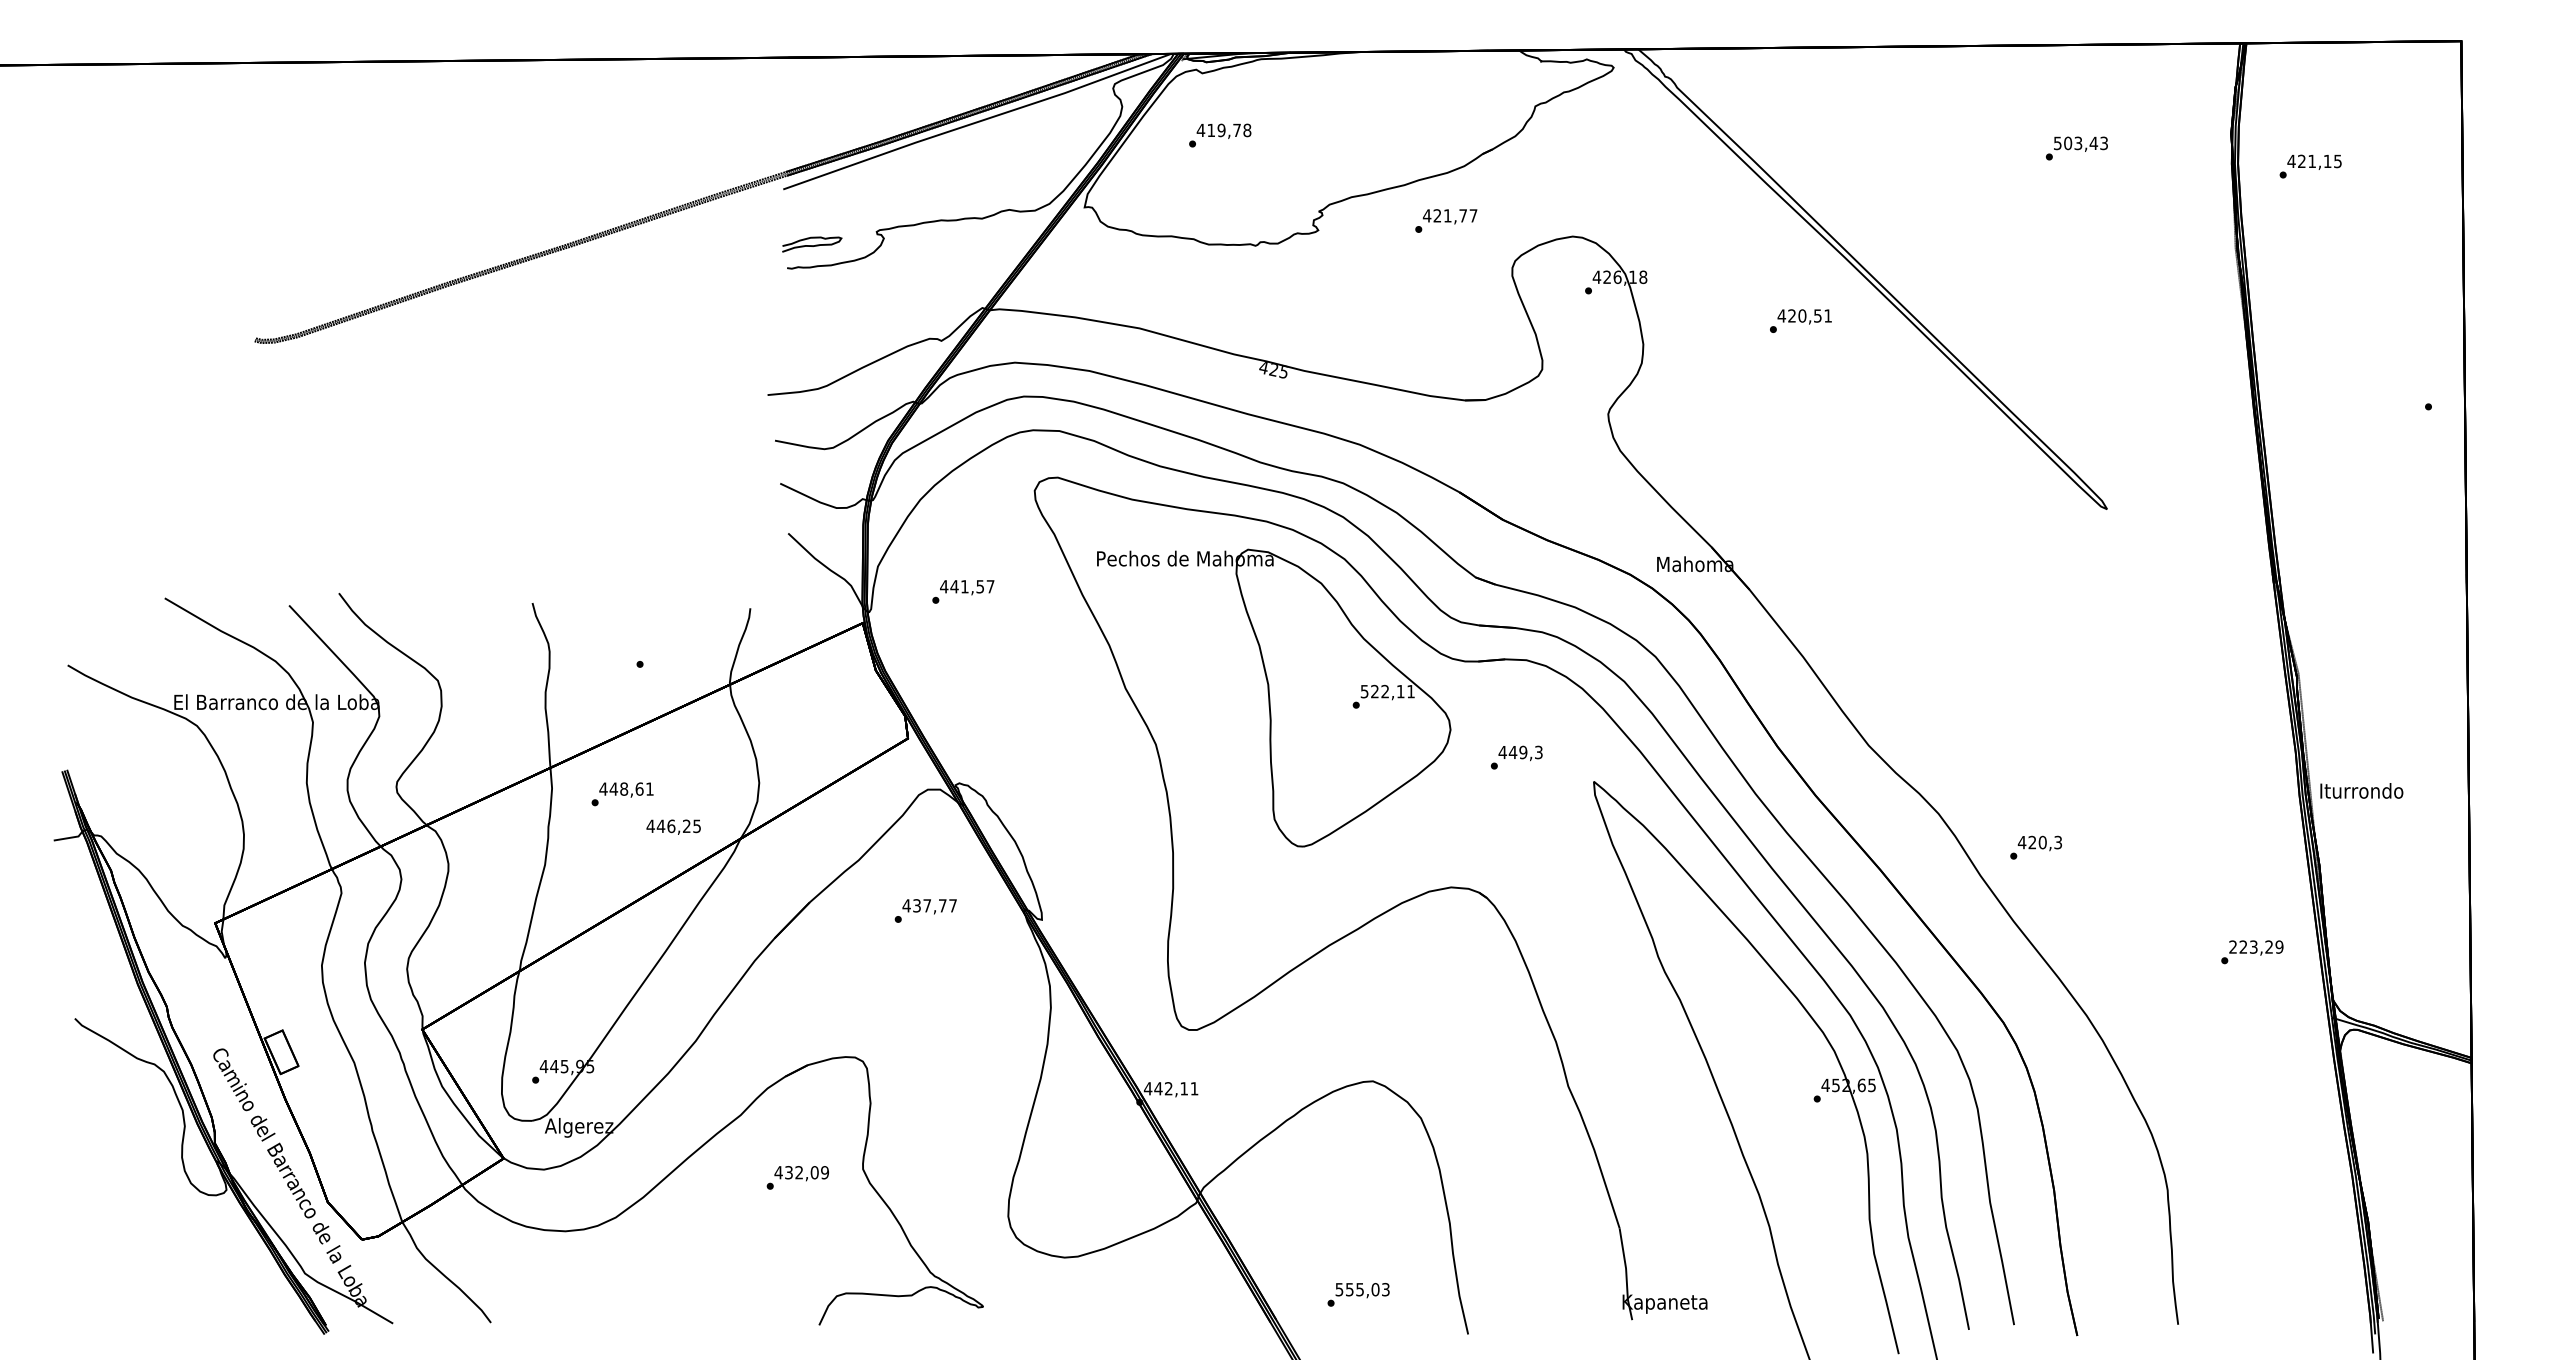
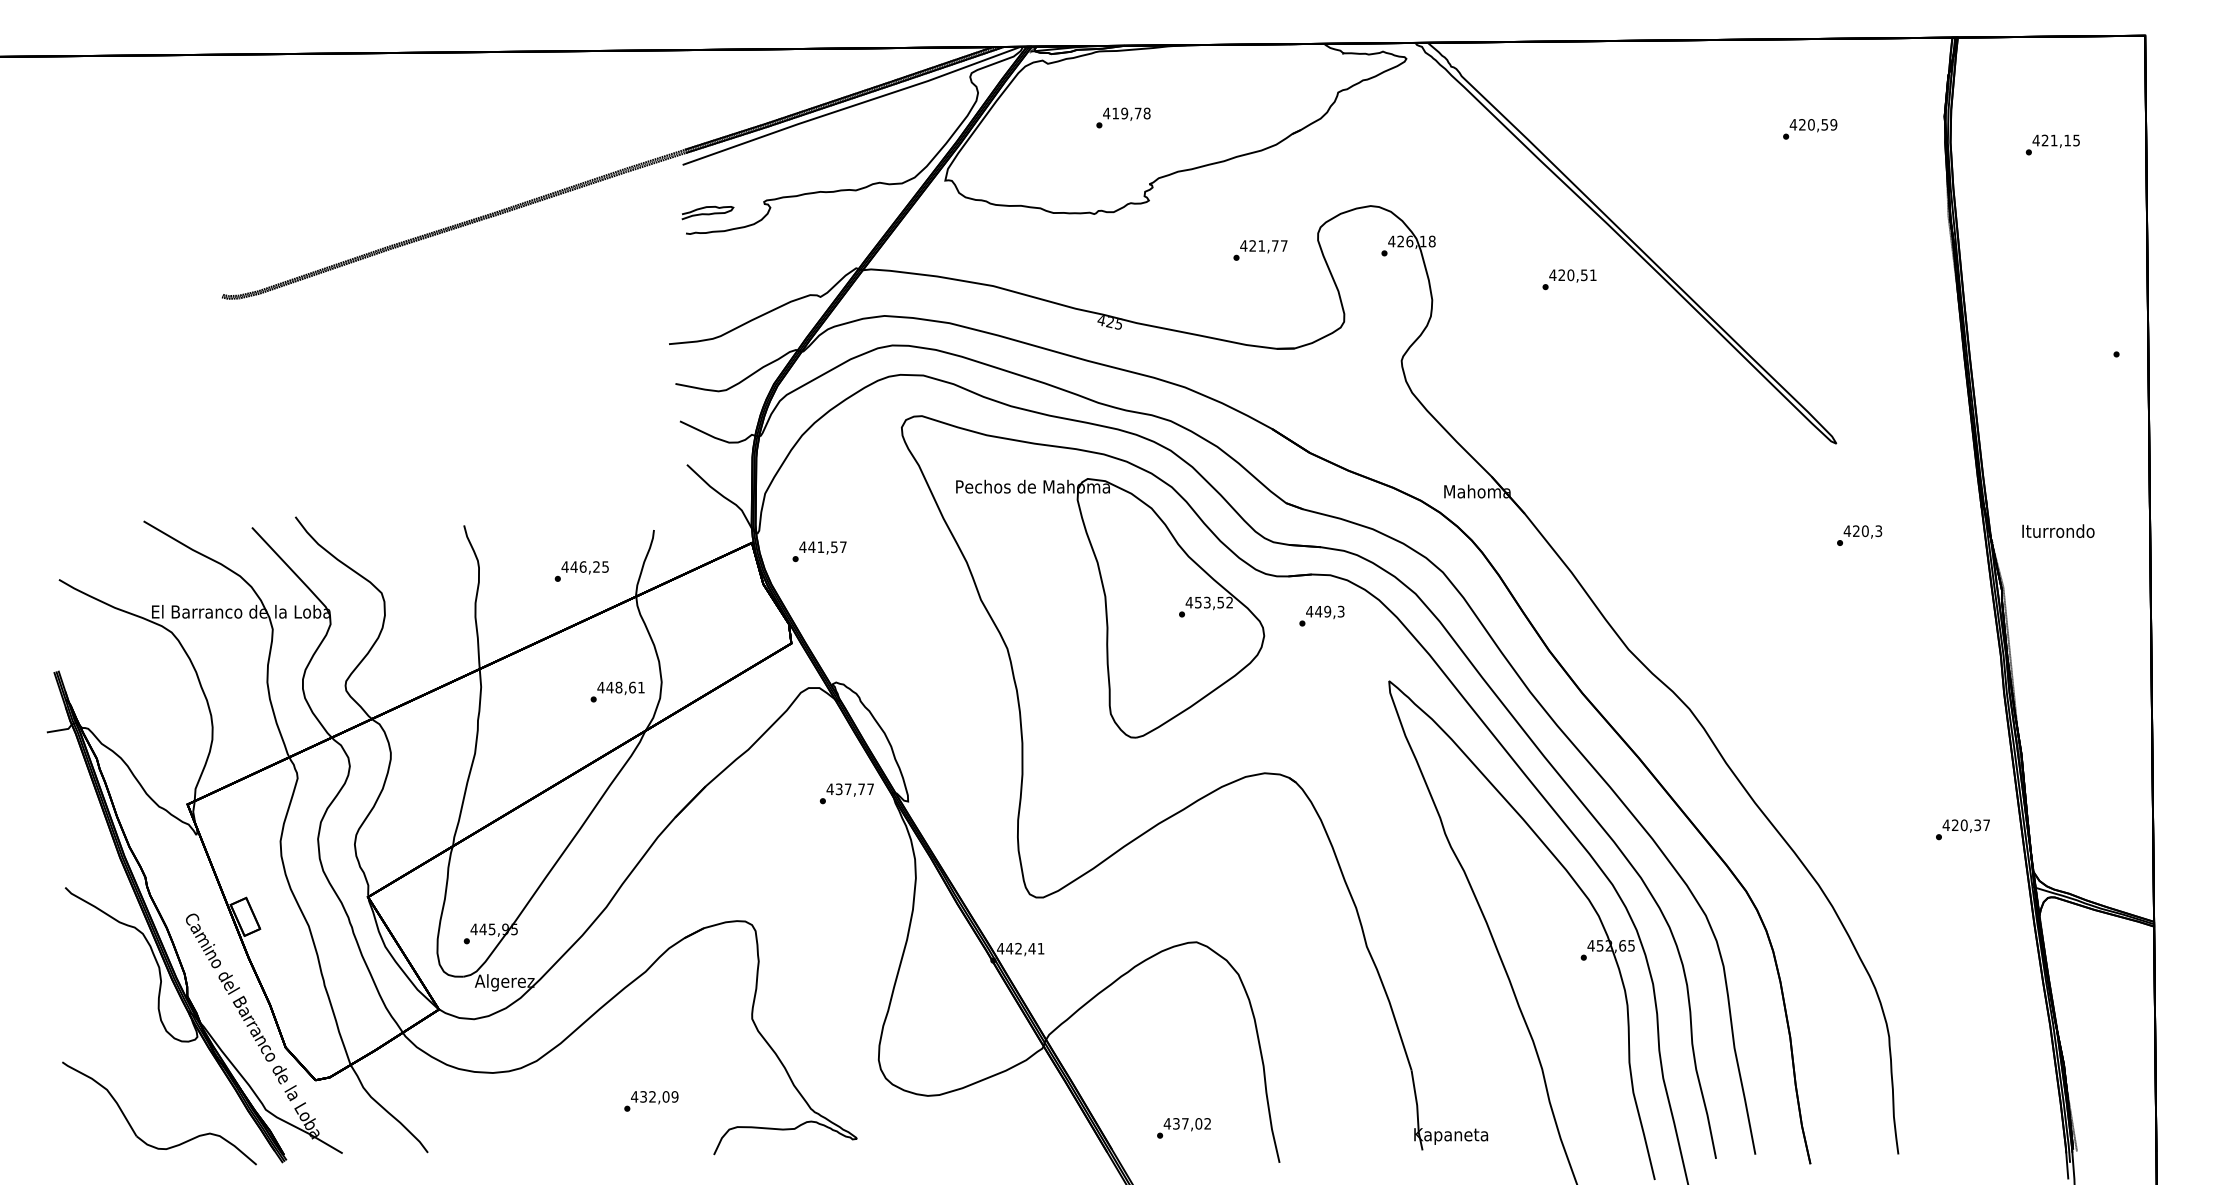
text: (1220, 134) -> (1123, 117), moved
text: (2080, 143) -> (1813, 124), 503,43 -> 420,59
text: (2310, 165) -> (2052, 144), moved
text: (1446, 221) -> (1260, 250), moved
text: (963, 591) -> (819, 551), moved
text: (1386, 691) -> (1208, 602), 522,11 -> 453,52
text: (1516, 756) -> (1321, 615), moved
text: (2361, 790) -> (2058, 530), moved
text: (622, 793) -> (617, 691), moved
text: (672, 826) -> (584, 567), moved
text: (2036, 847) -> (1859, 535), moved
text: (925, 910) -> (846, 793), moved
text: (2256, 947) -> (1966, 825), 223,29 -> 420,37
text: (1183, 1088) -> (1031, 948), 442,11 -> 442,41
text: (798, 1177) -> (651, 1101), moved
text: (1362, 1289) -> (1187, 1123), 555,03 -> 437,02
part: (154, 1297) -> (134, 1130), added

